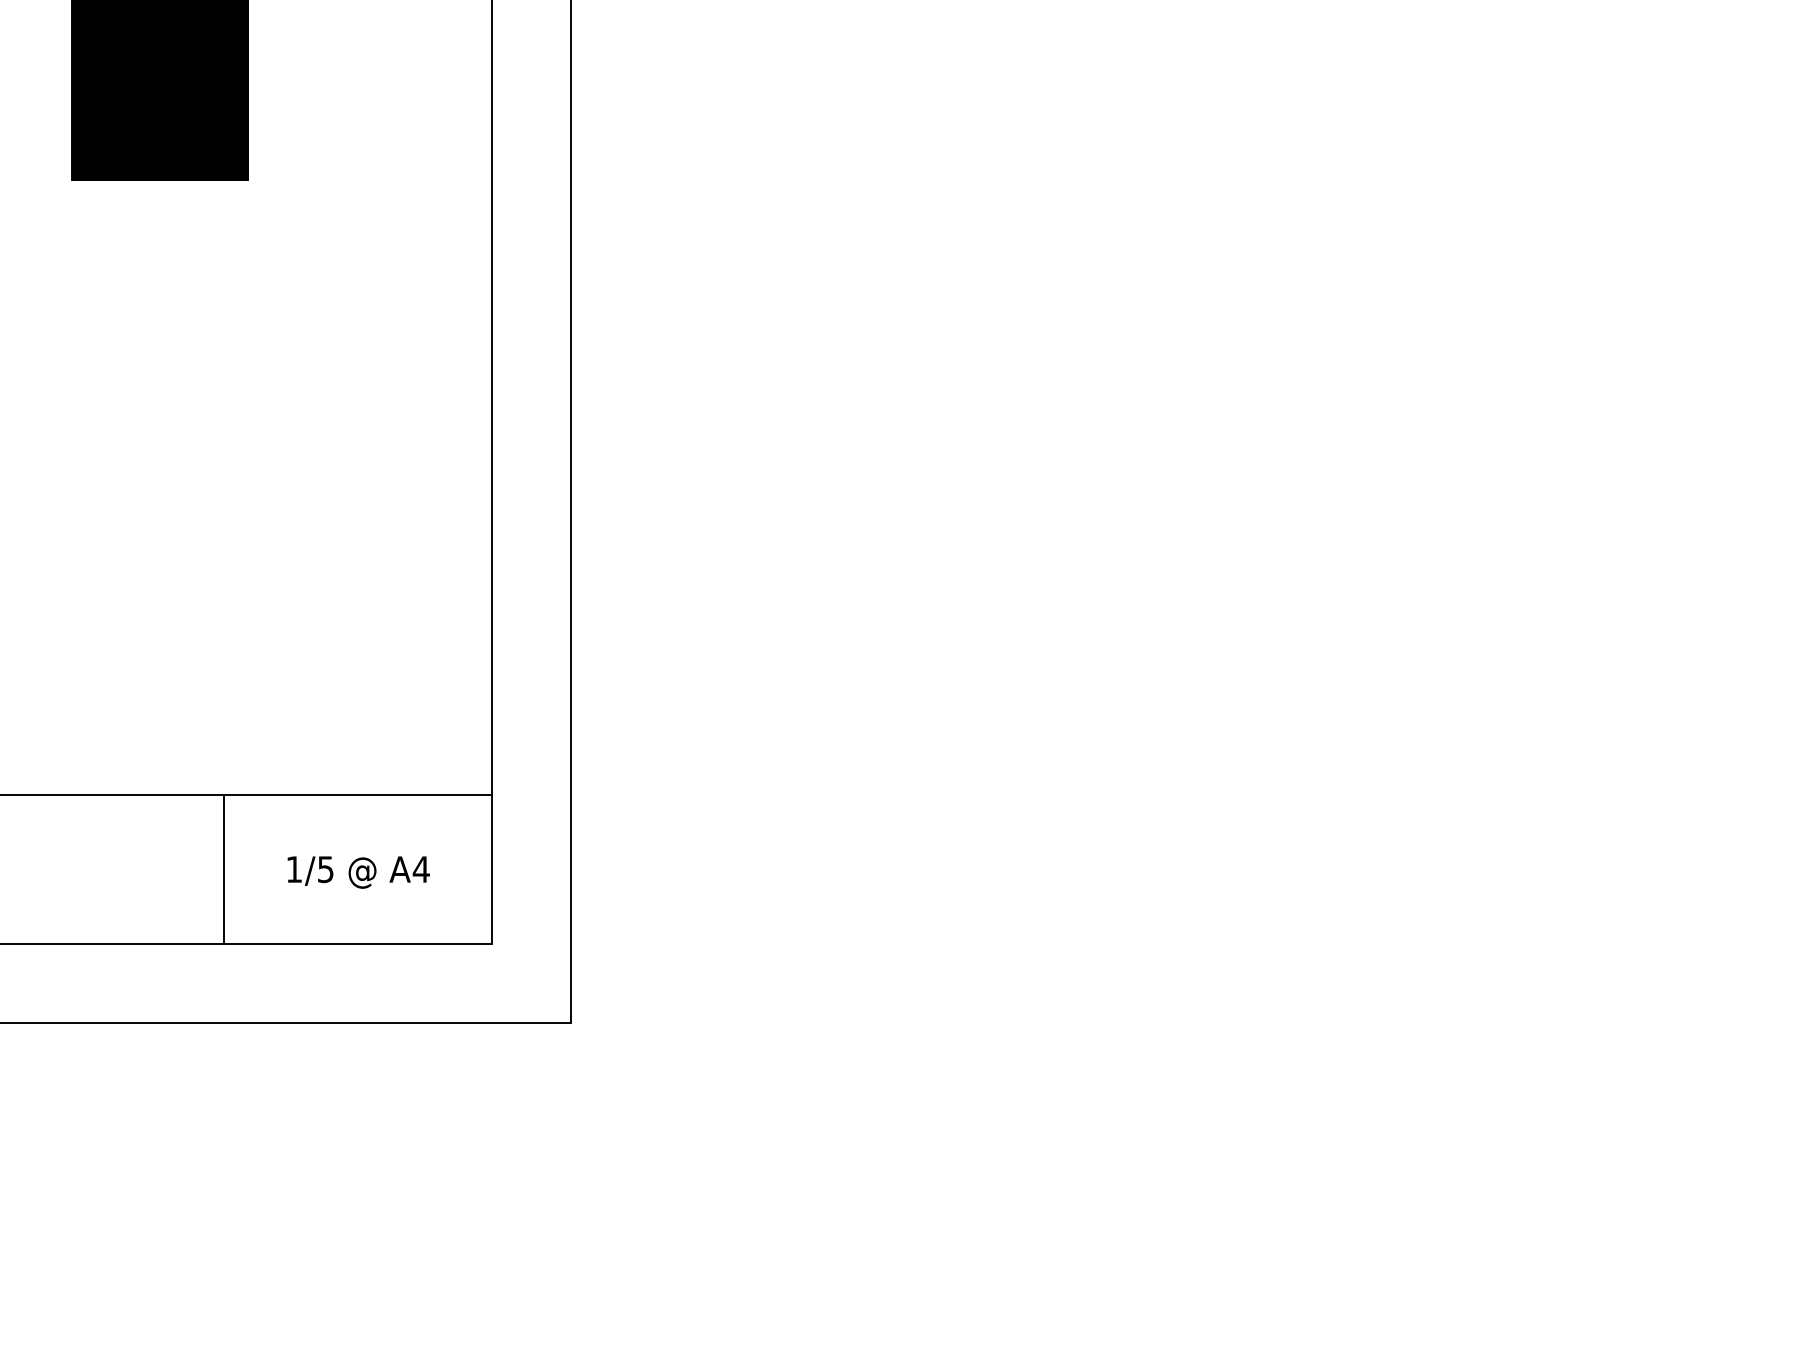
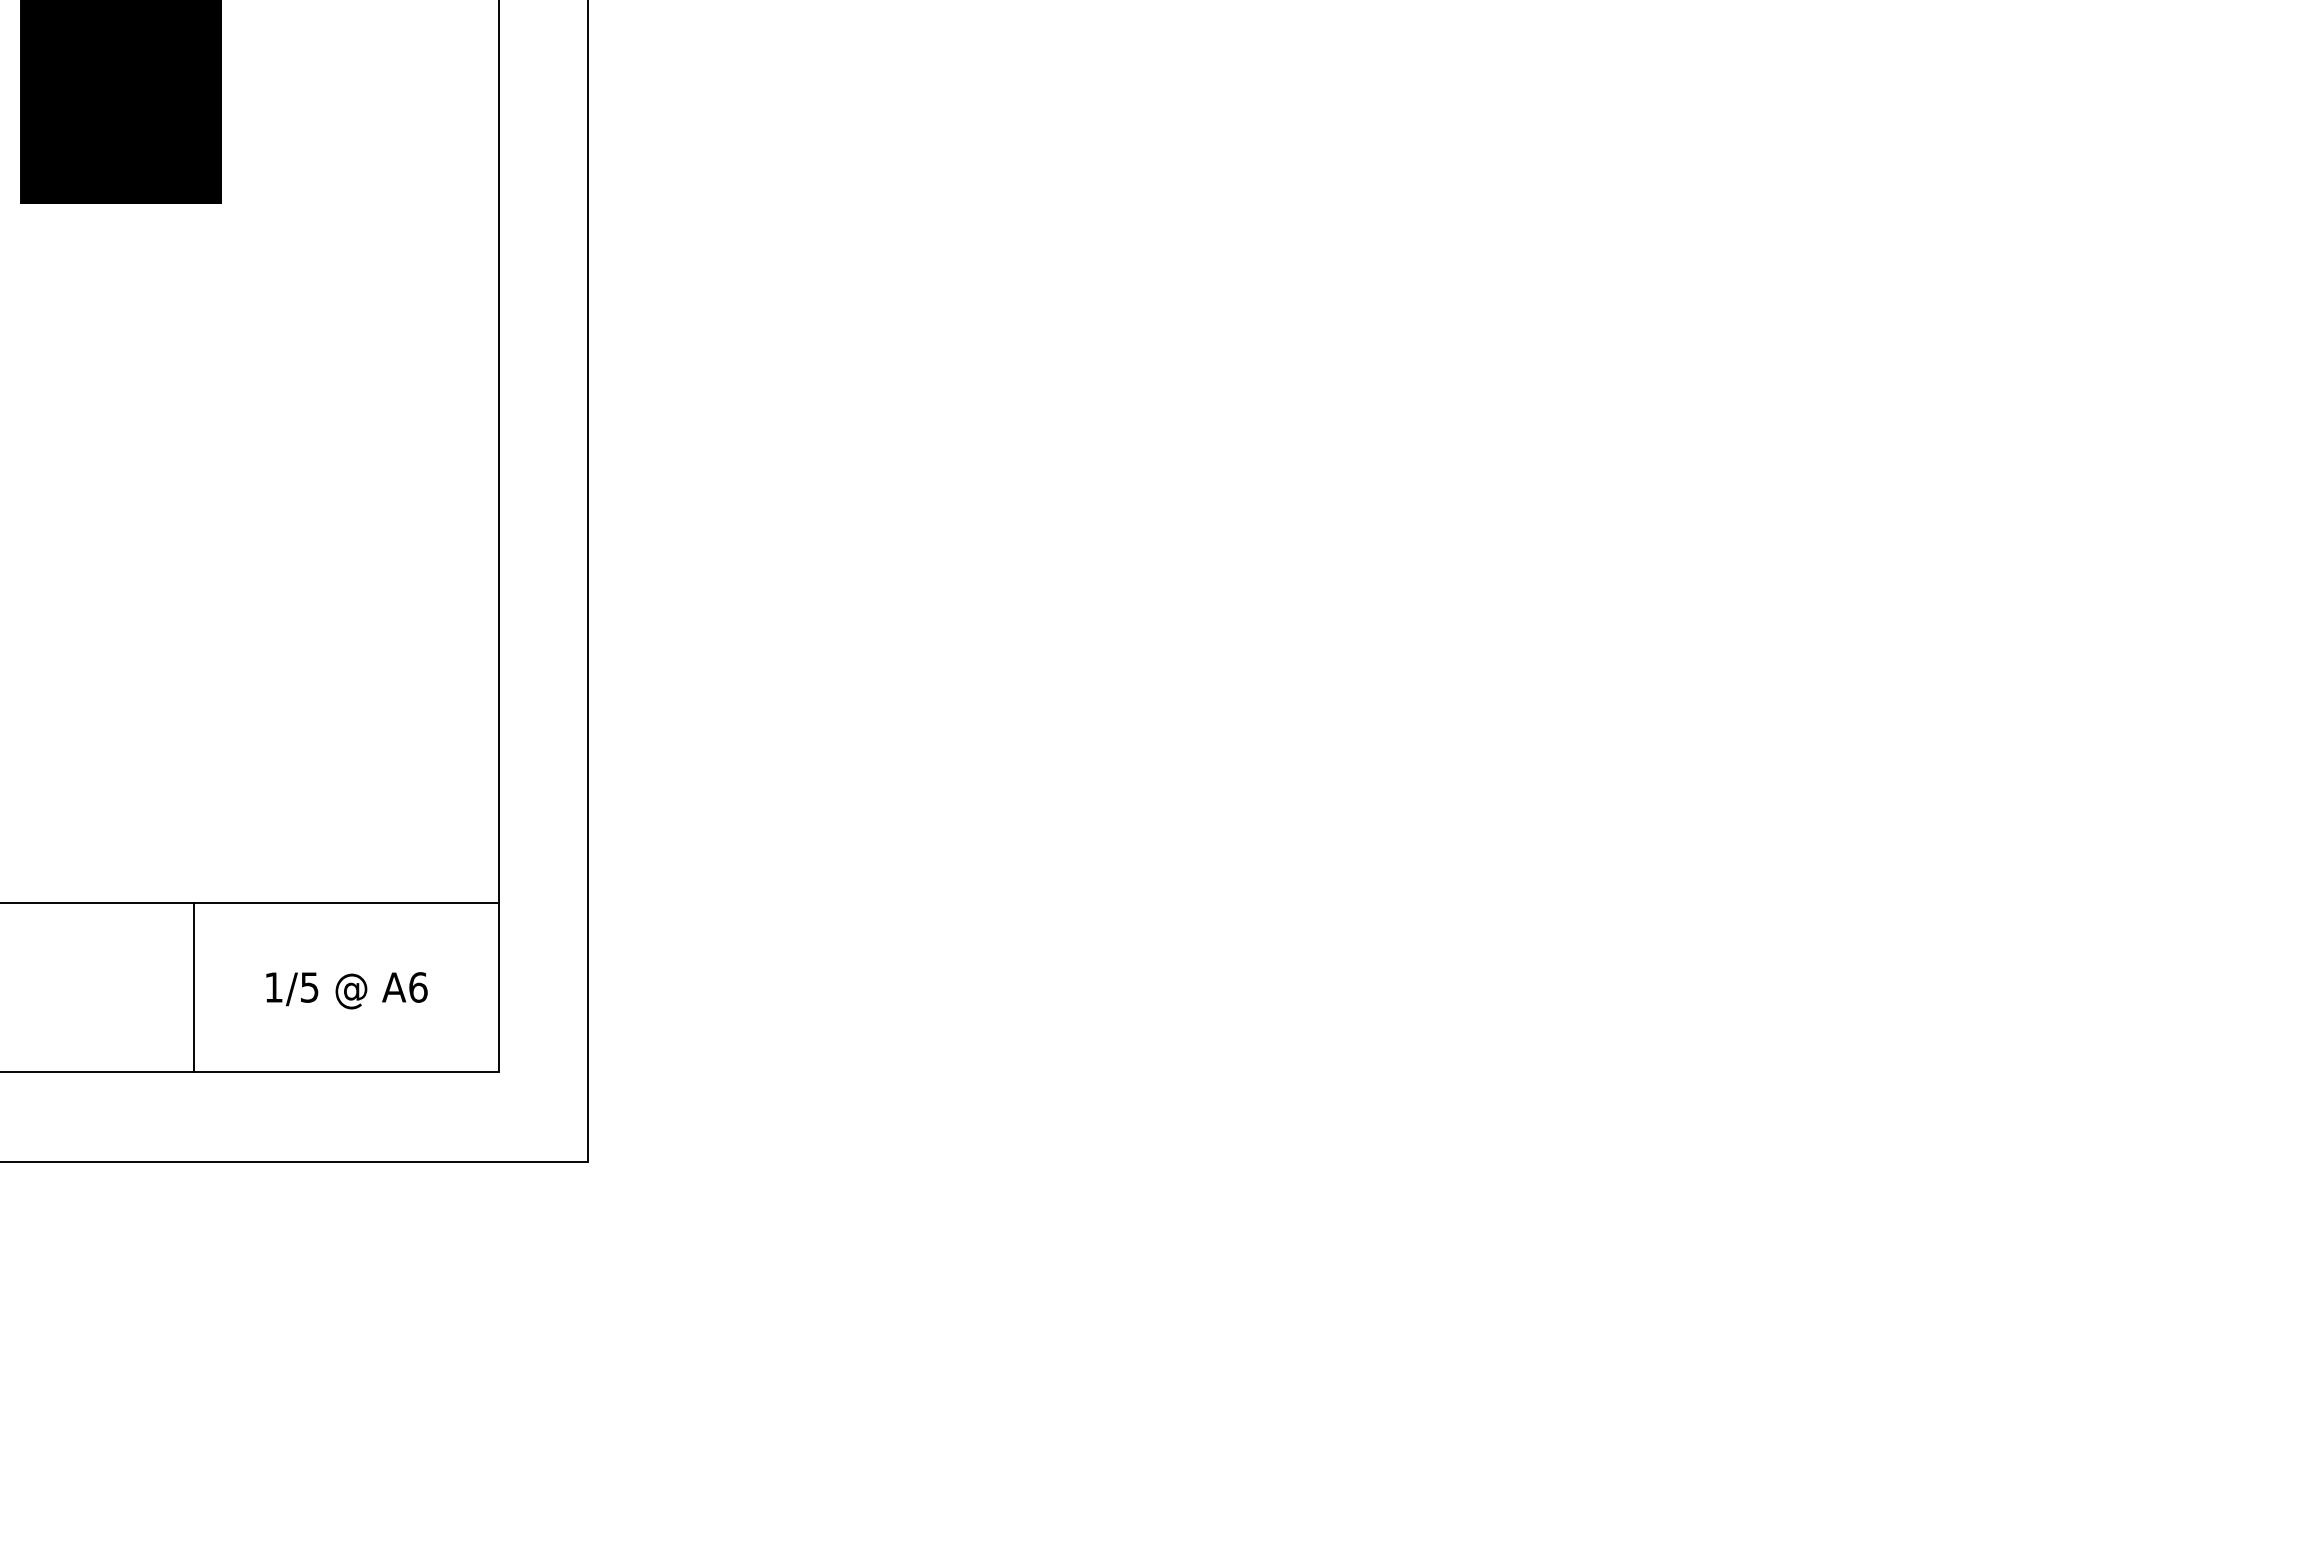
text: (420, 869) -> (417, 987), A4 -> A6

